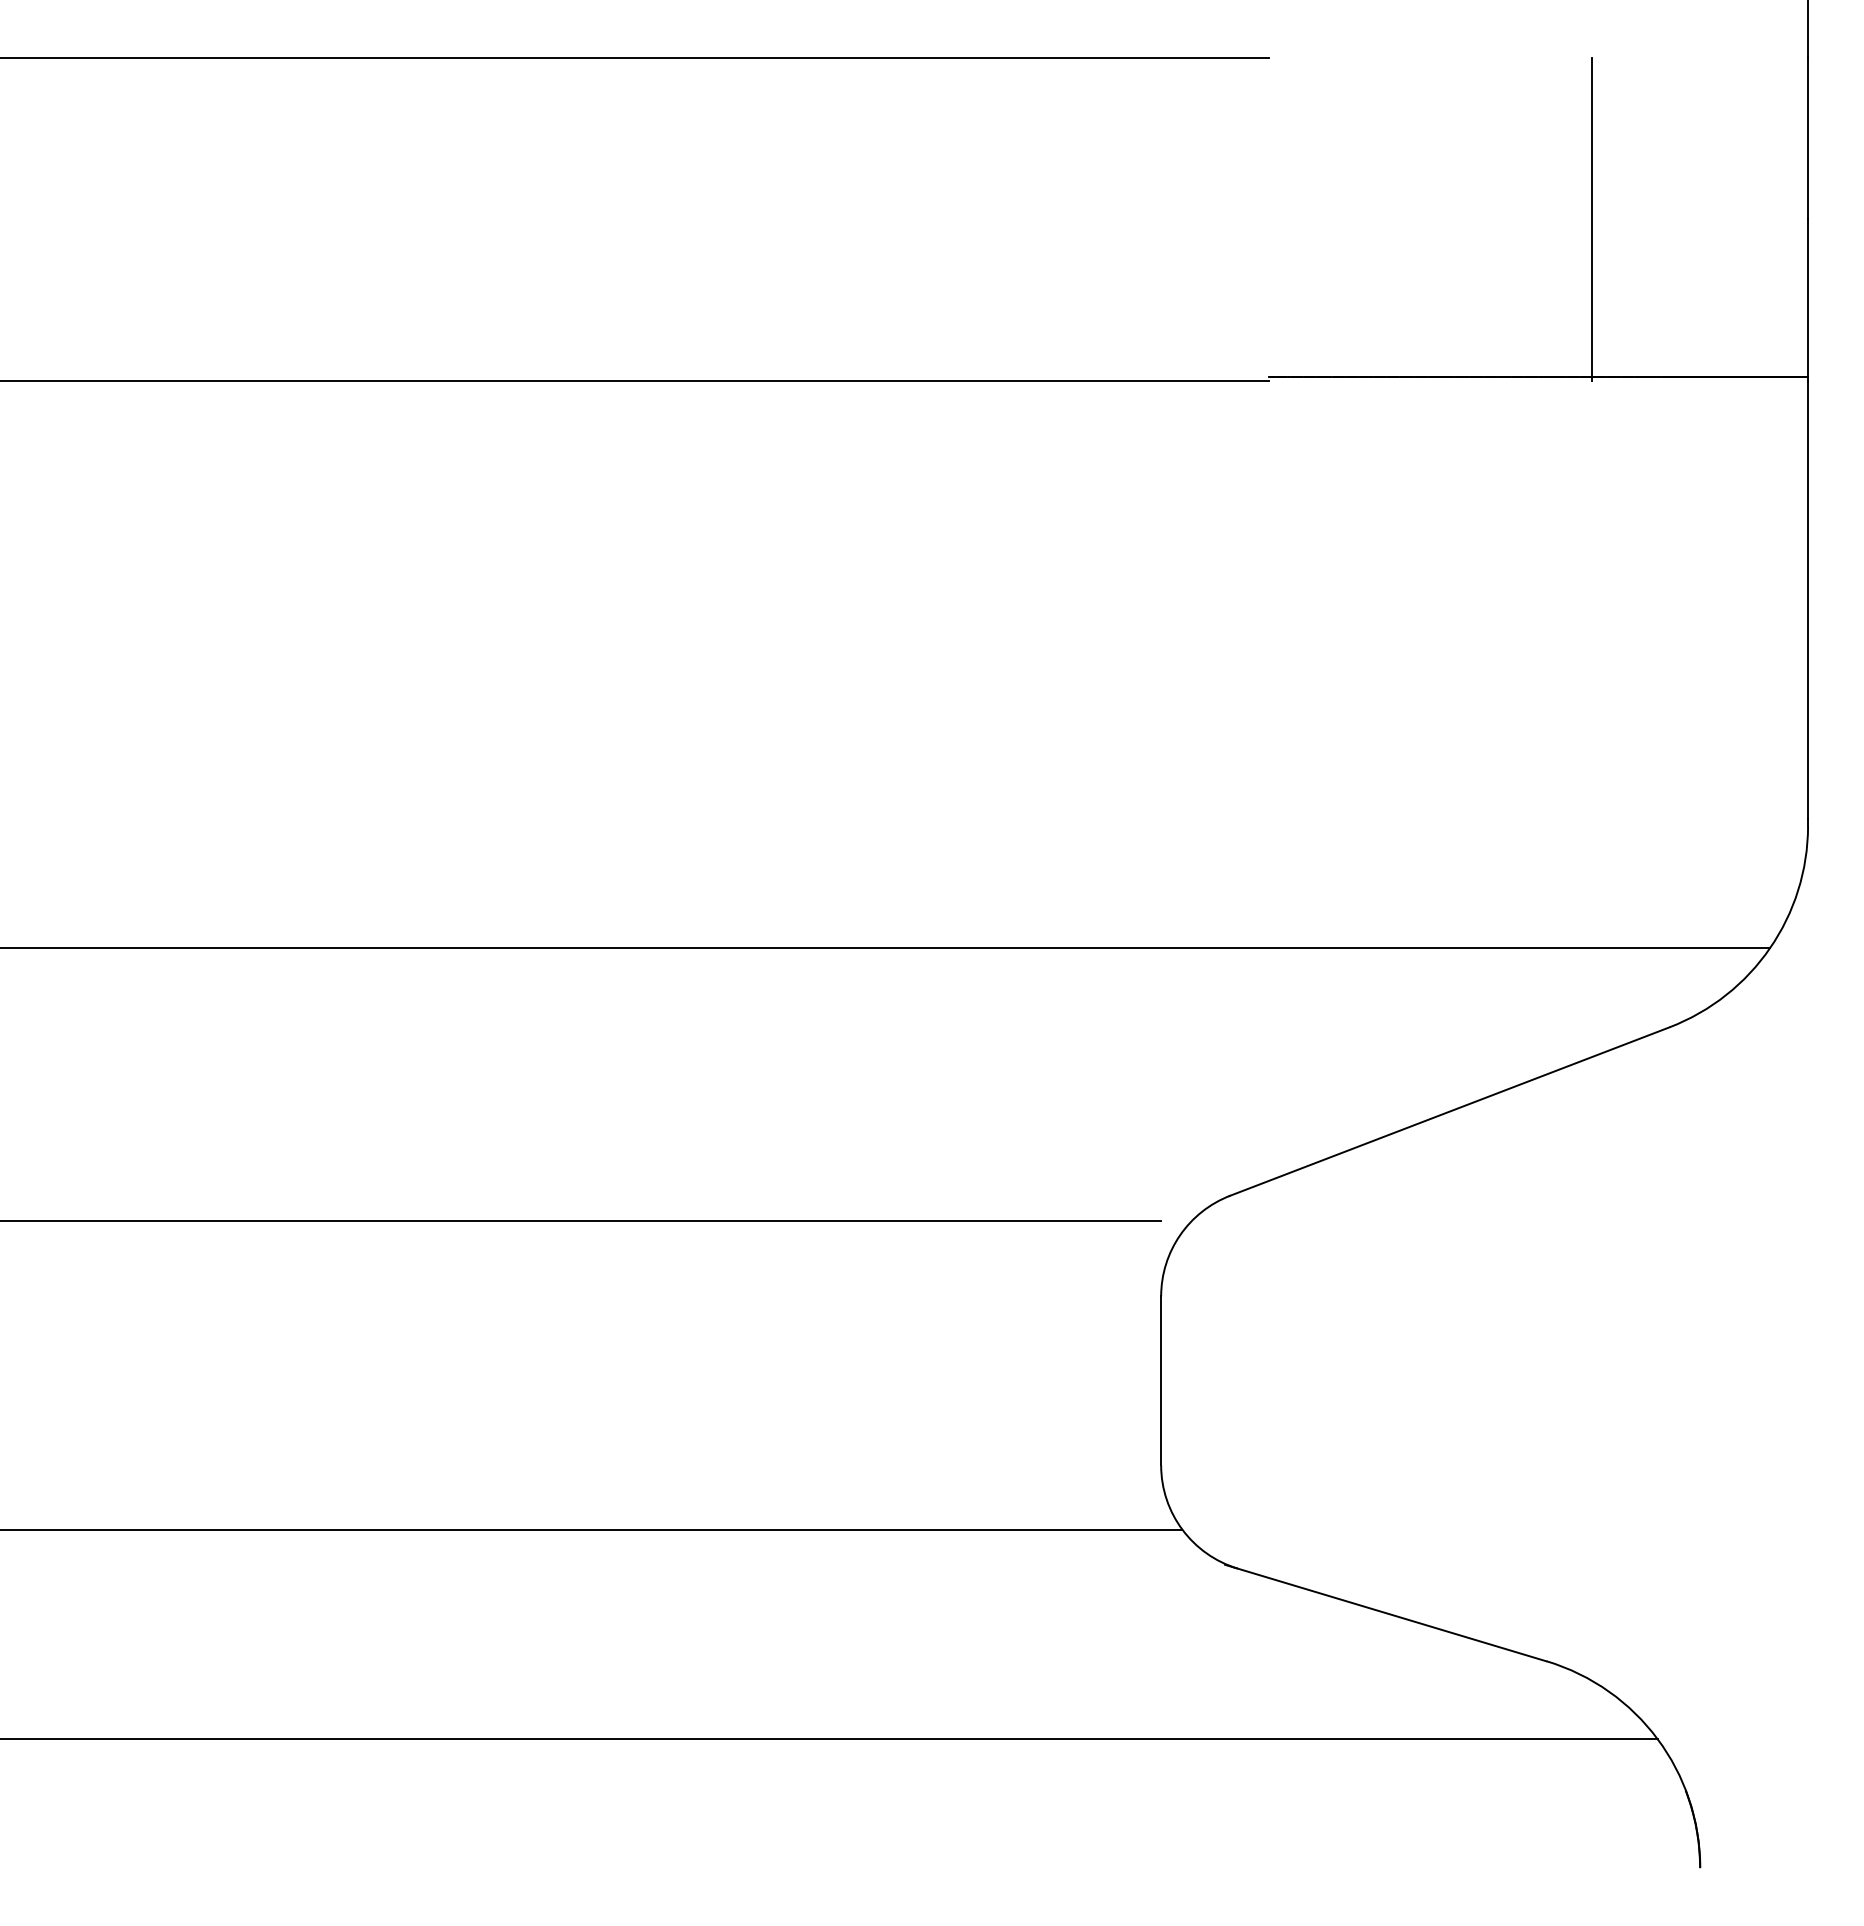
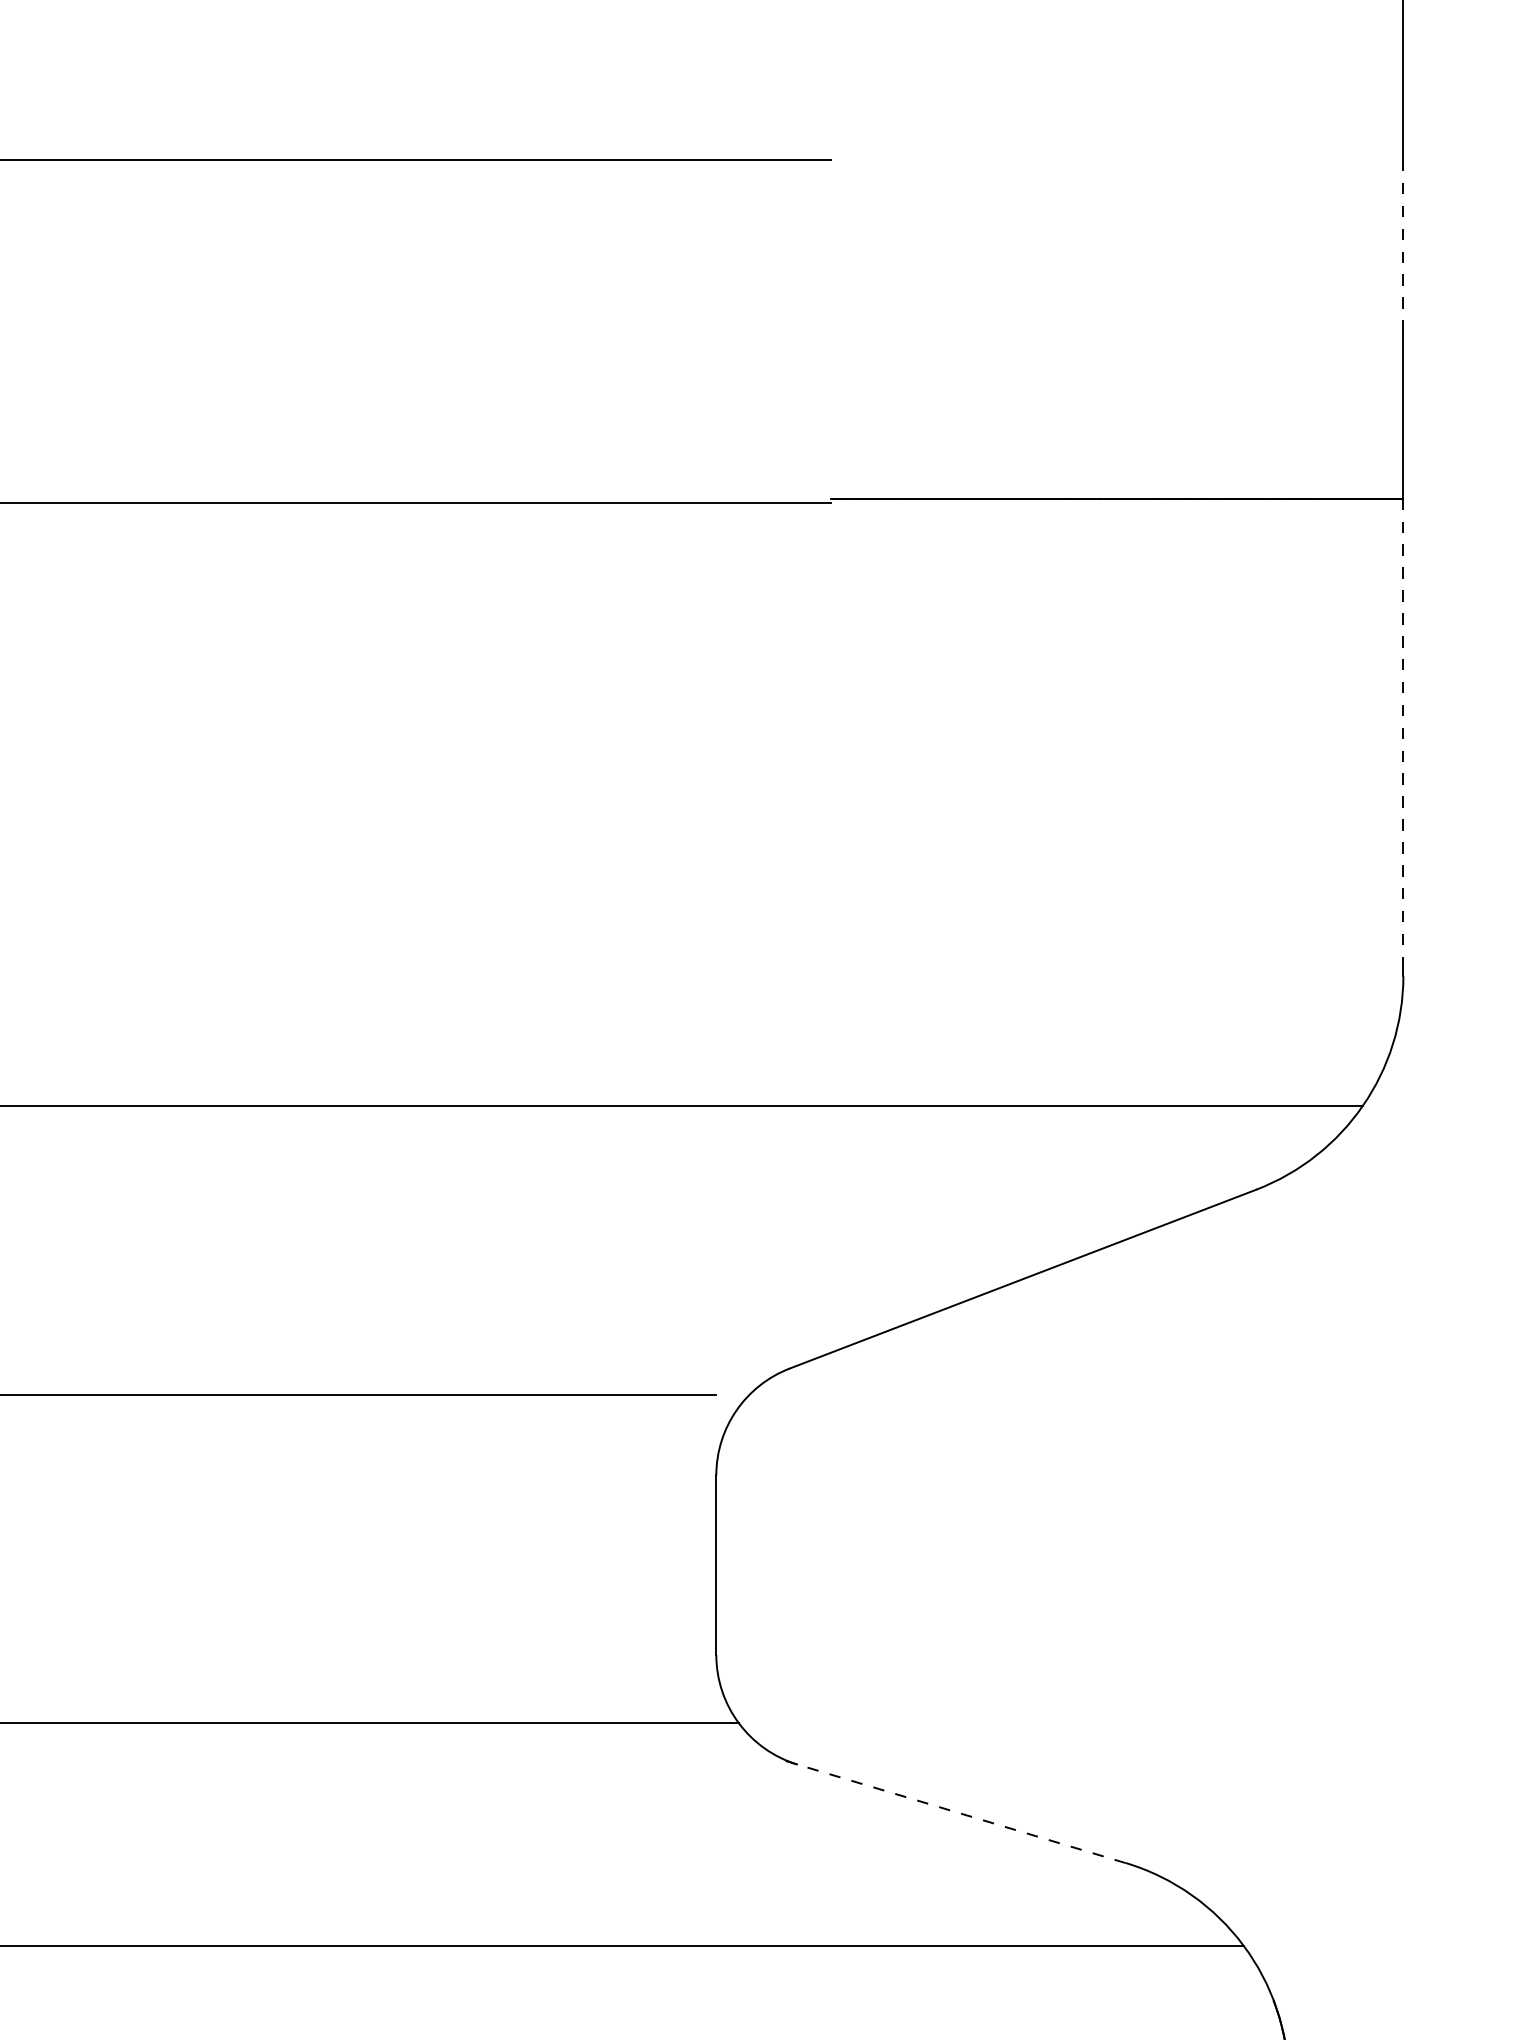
line: (1808, 138) -> (1403, 245), solid -> dashed
line: (1592, 219) -> (1174, 331), removed
line: (1808, 599) -> (1403, 735), solid -> dashed
line: (1385, 1613) -> (954, 1812), solid -> dashed

